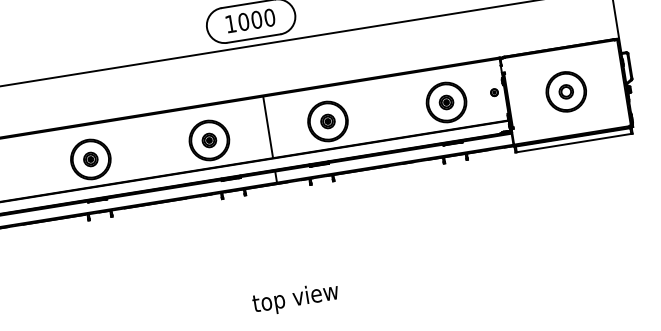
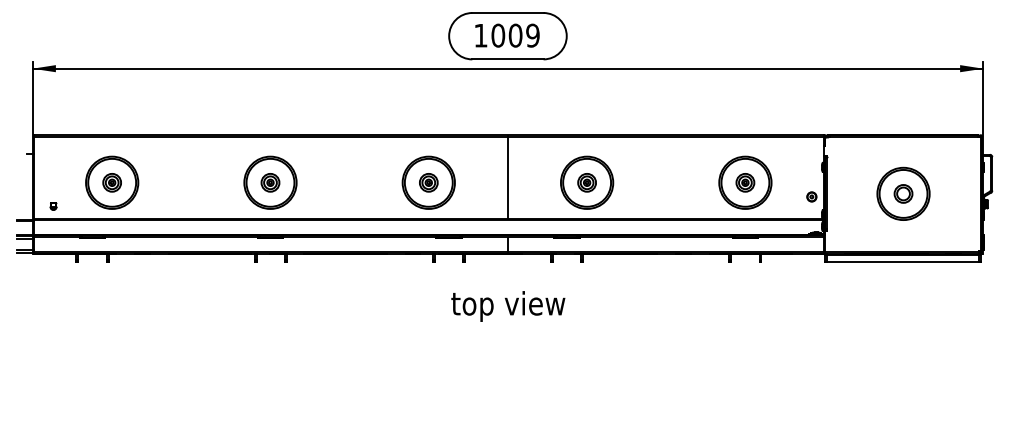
text: (269, 17) -> (532, 35), 1000 -> 1009
part: (494, 92) -> (811, 196), moved
text: (296, 299) -> (508, 306), moved

